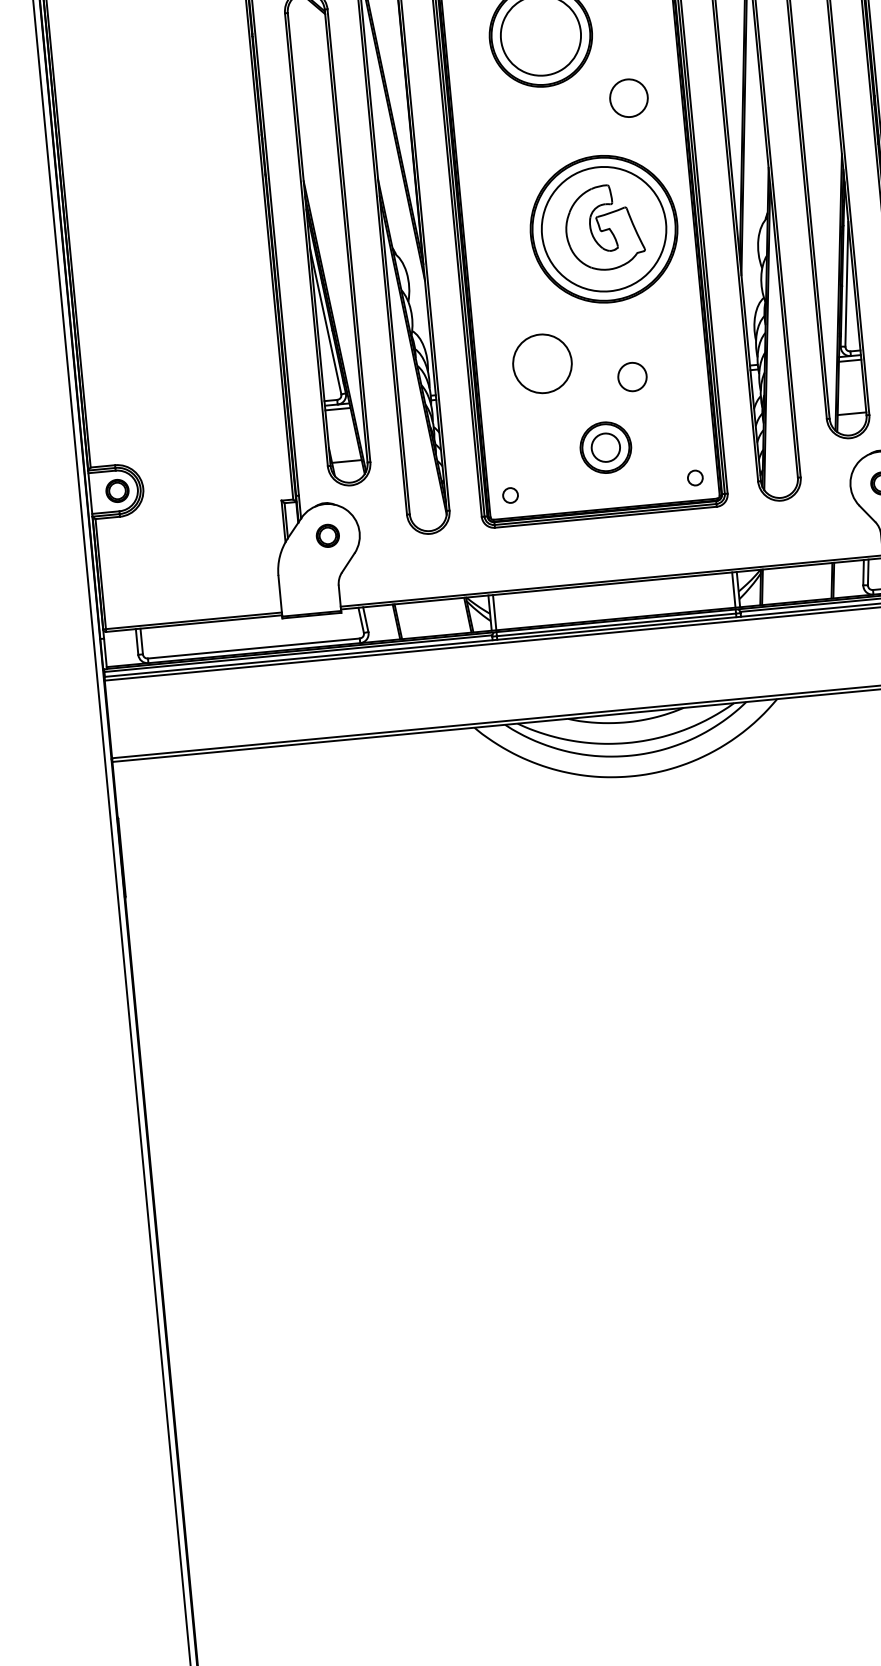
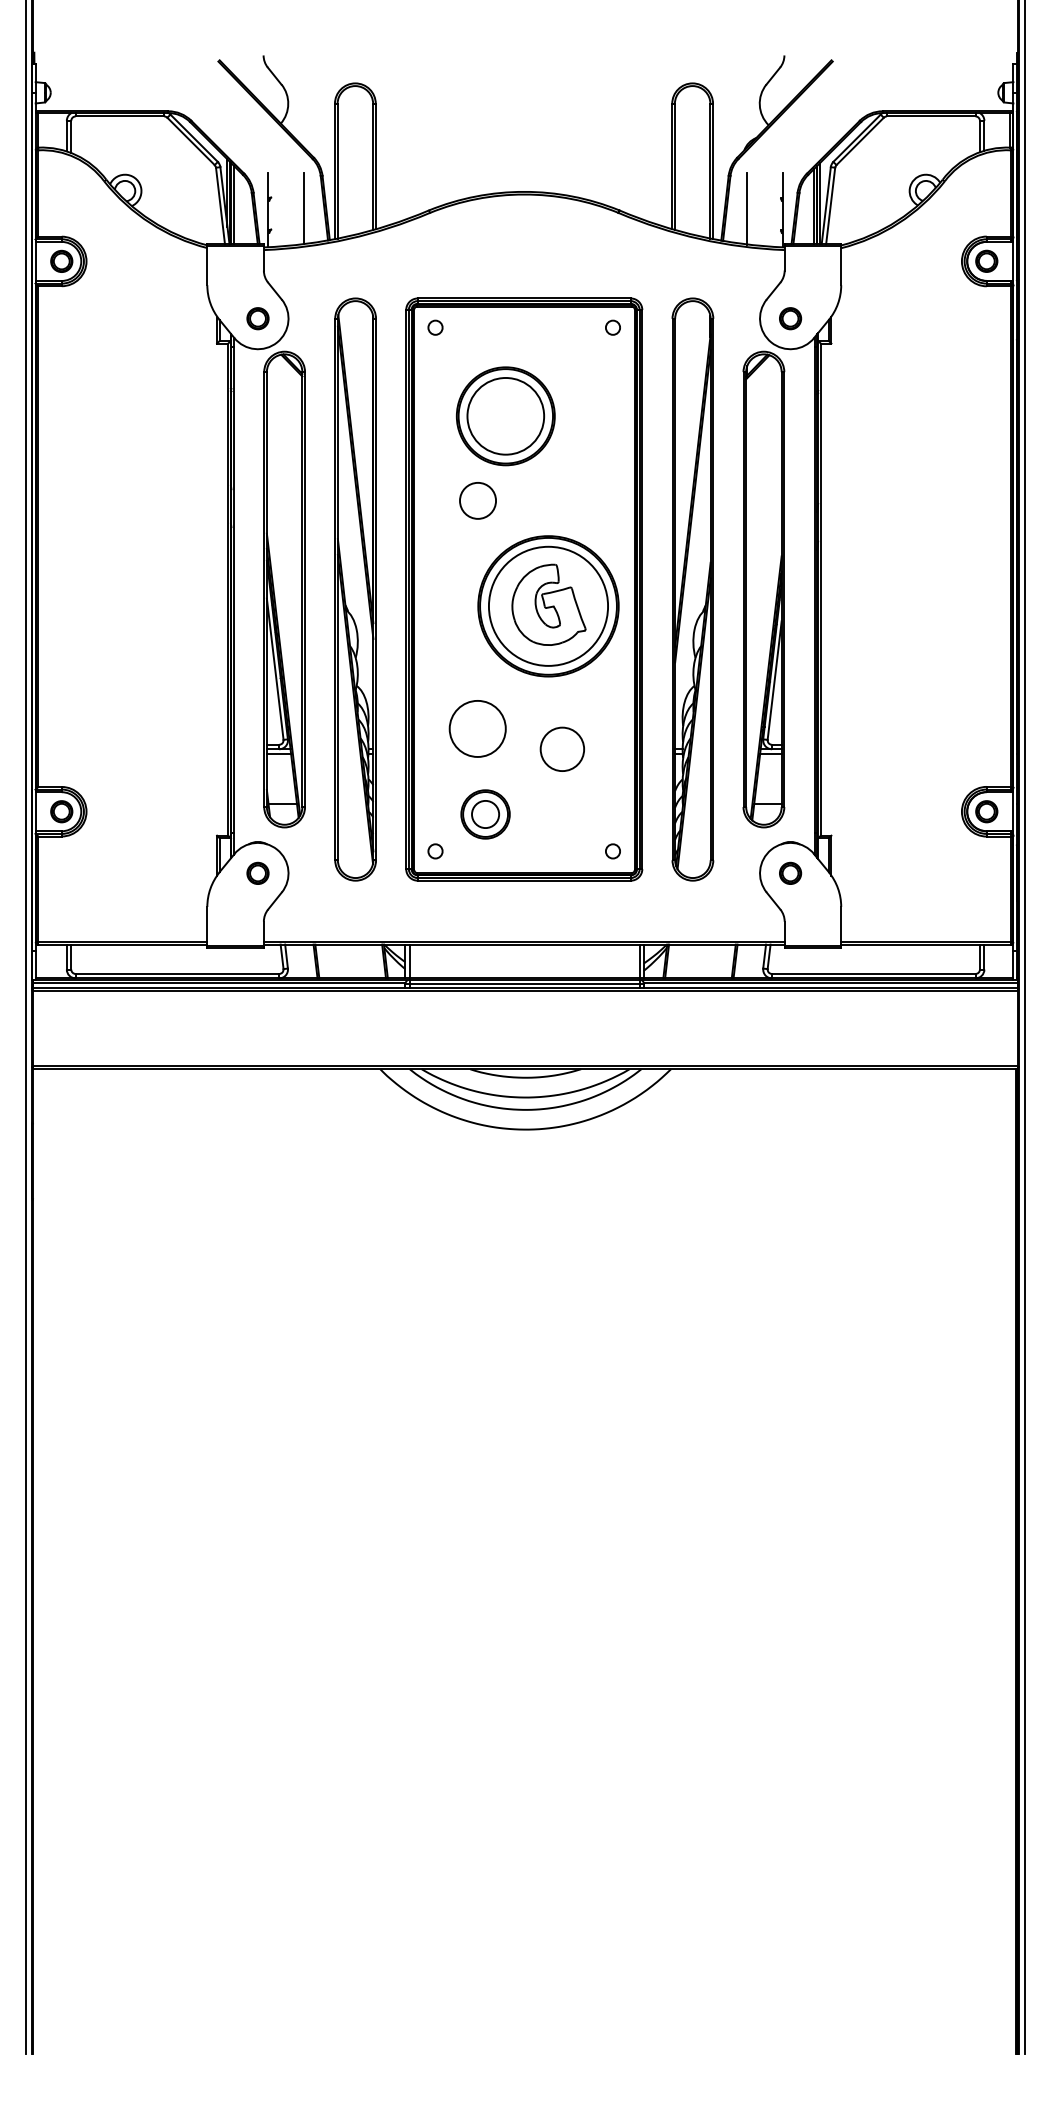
circle: (628, 97) -> (477, 500), moved
circle: (631, 377) -> (561, 749), size x1.6
part: (605, 447) -> (485, 814), moved

